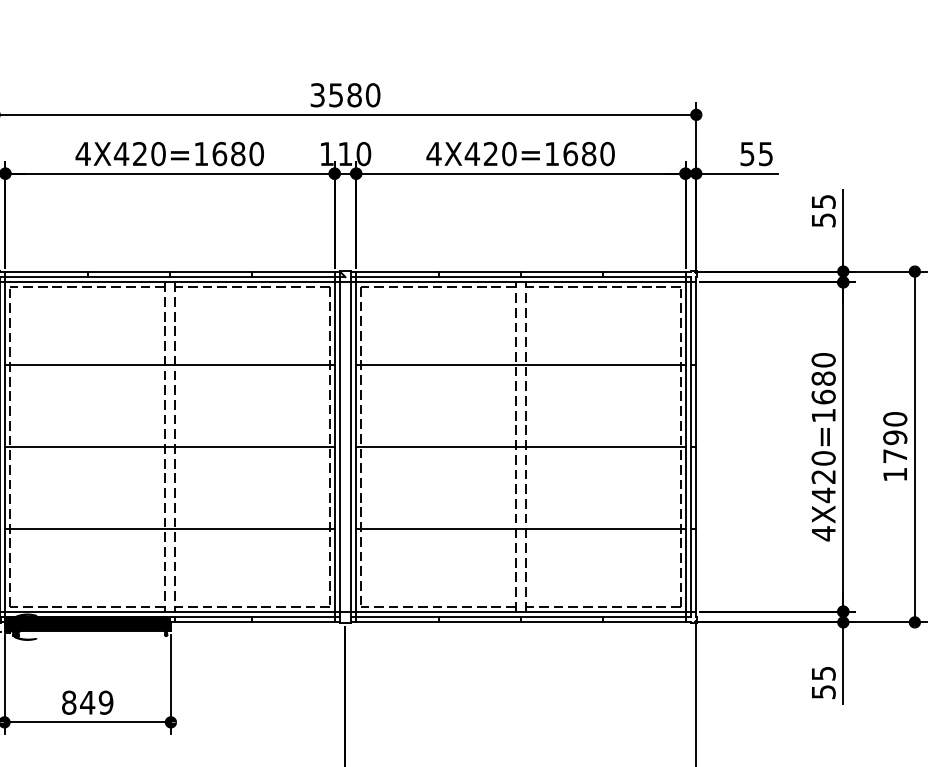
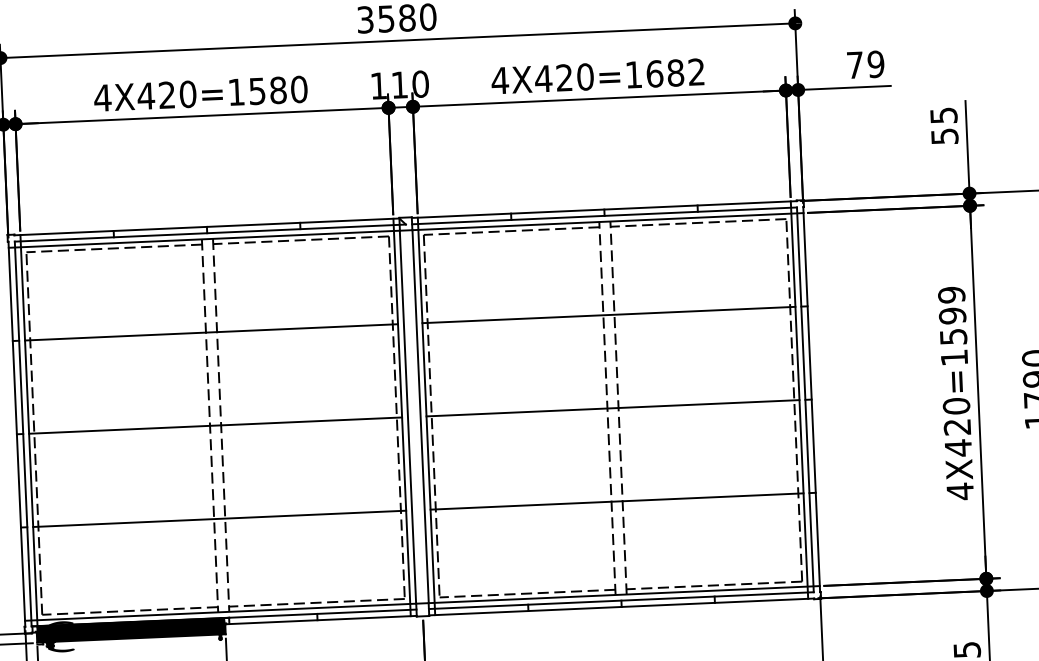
text: (219, 153) -> (257, 90), 4X420=1680 -> 4X420=1580
text: (607, 153) -> (696, 71), 4X420=1680 -> 4X420=1682
text: (756, 154) -> (865, 65), 55 -> 79
text: (823, 378) -> (952, 315), 4X420=1680 -> 4X420=1599

